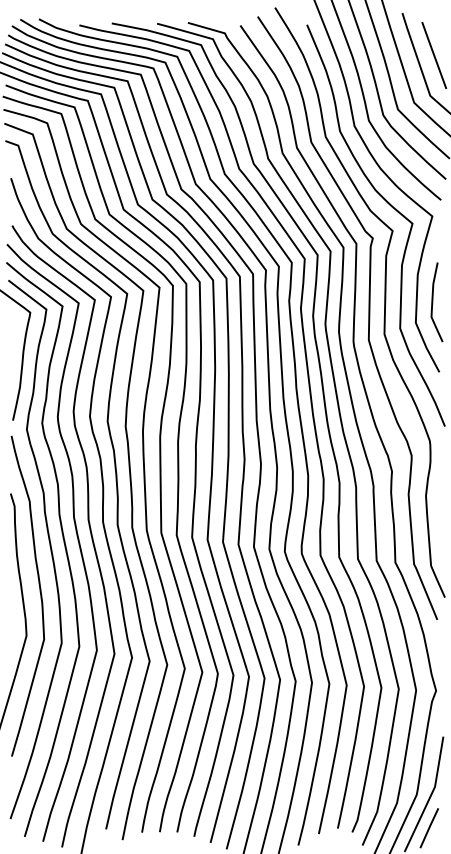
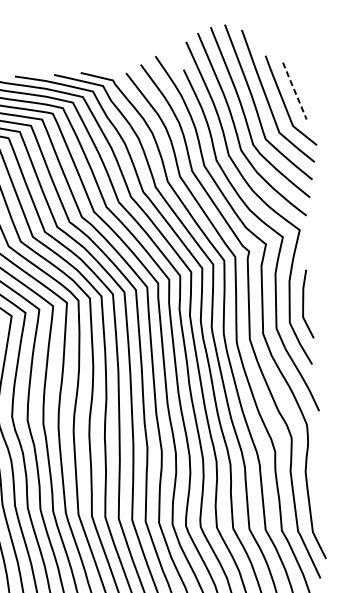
line: (434, 55) -> (295, 91), solid -> dashed

